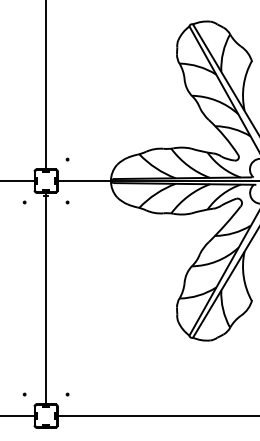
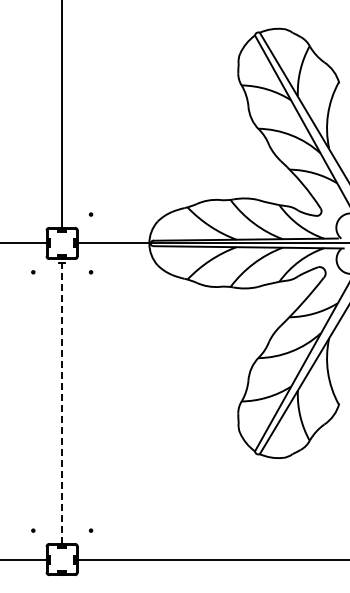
line: (46, 298) -> (62, 401), solid -> dashed

